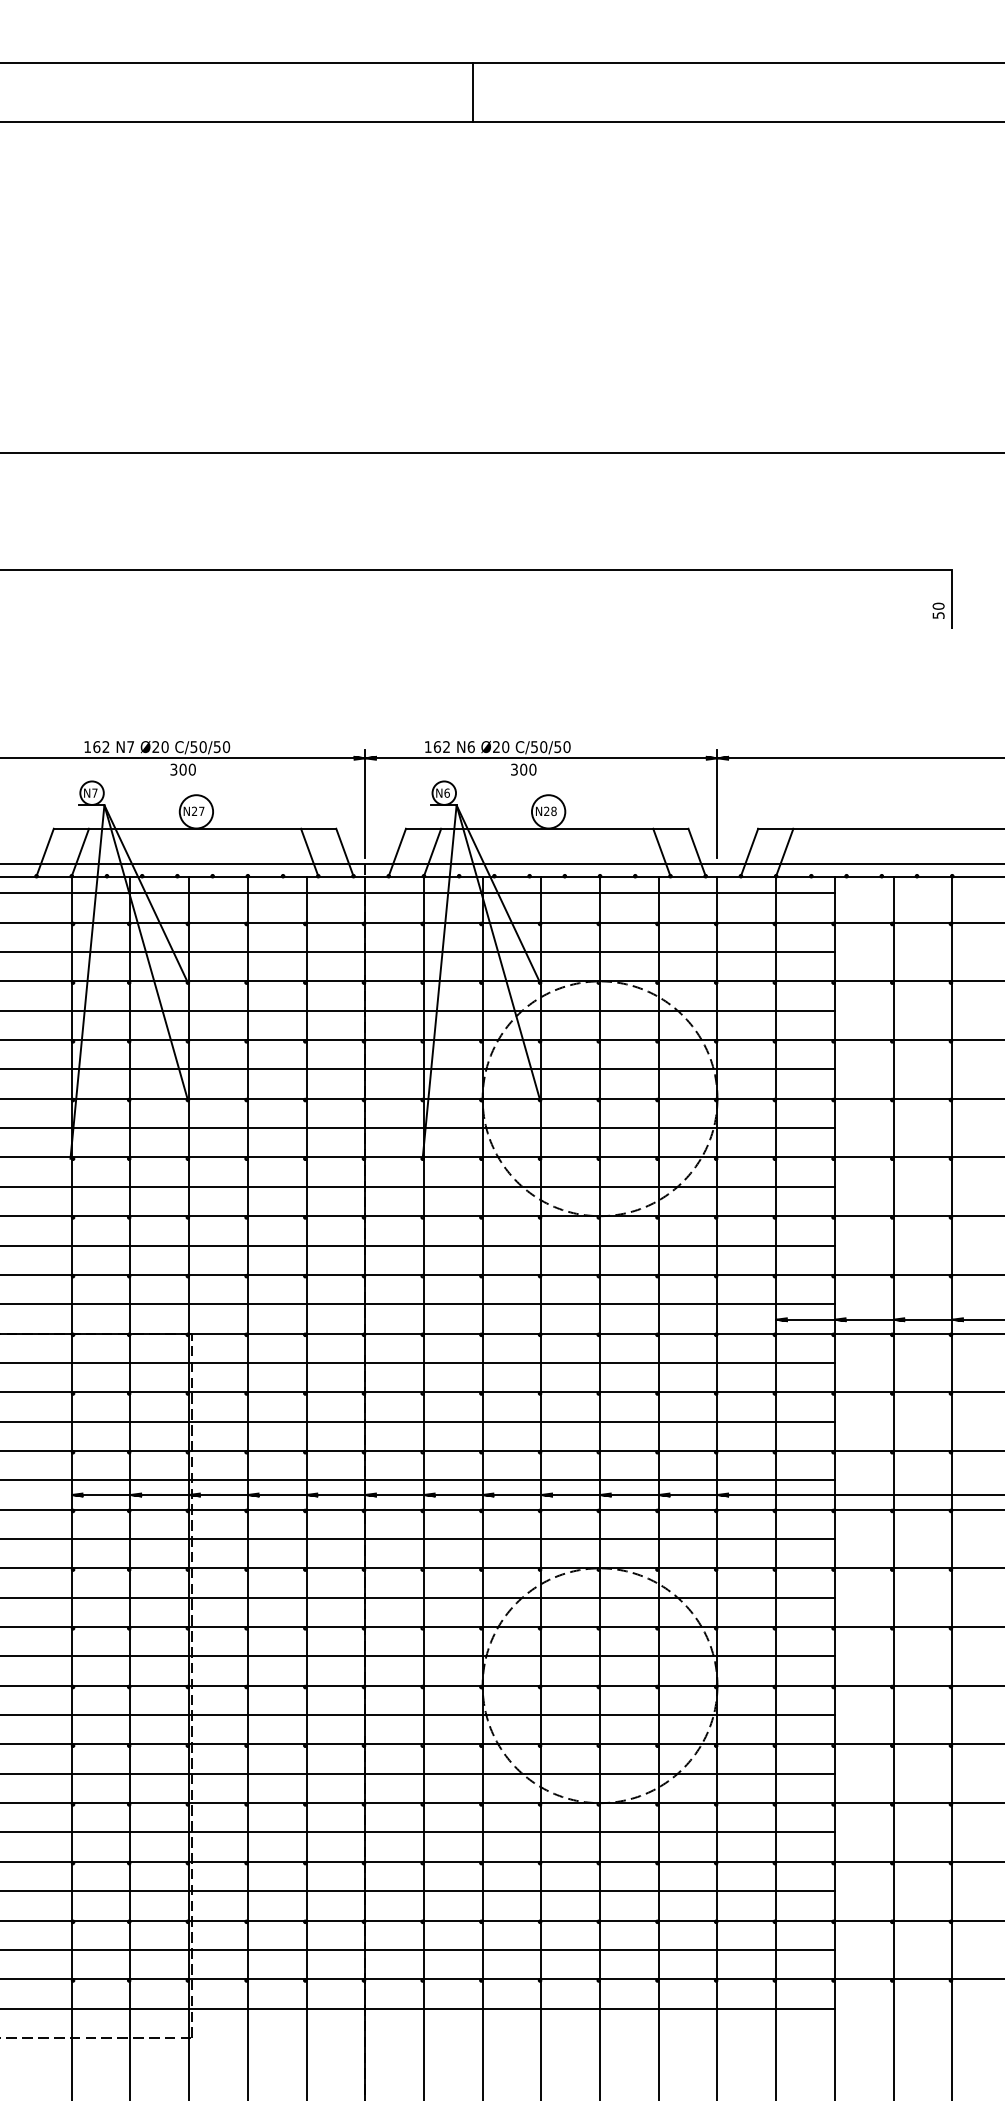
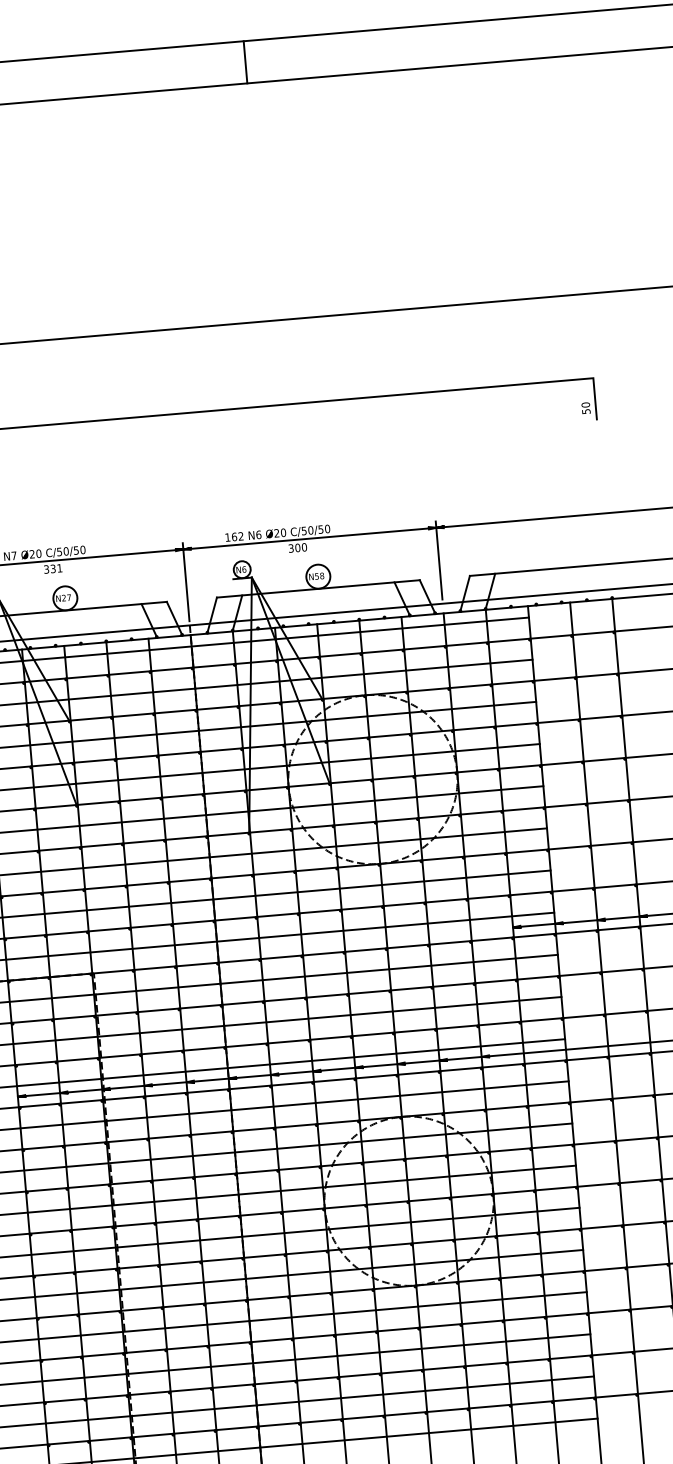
line: (472, 92) -> (245, 62), moved
text: (187, 769) -> (56, 568), 300 -> 331
text: (546, 811) -> (316, 576), N28 -> N58

